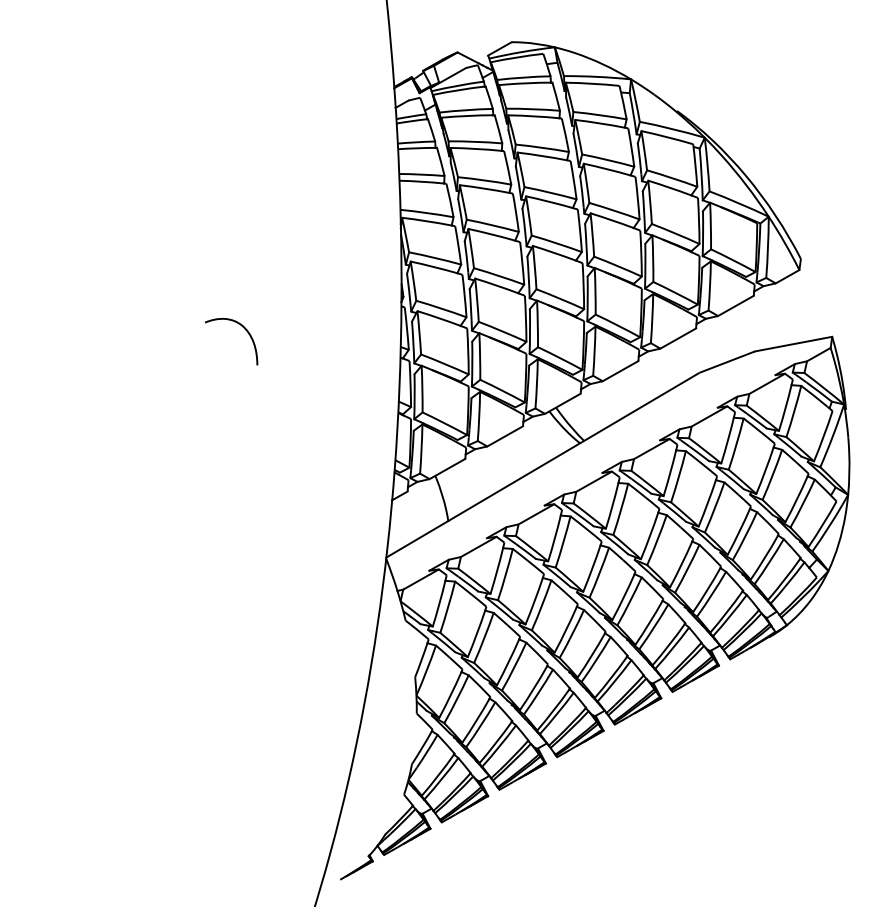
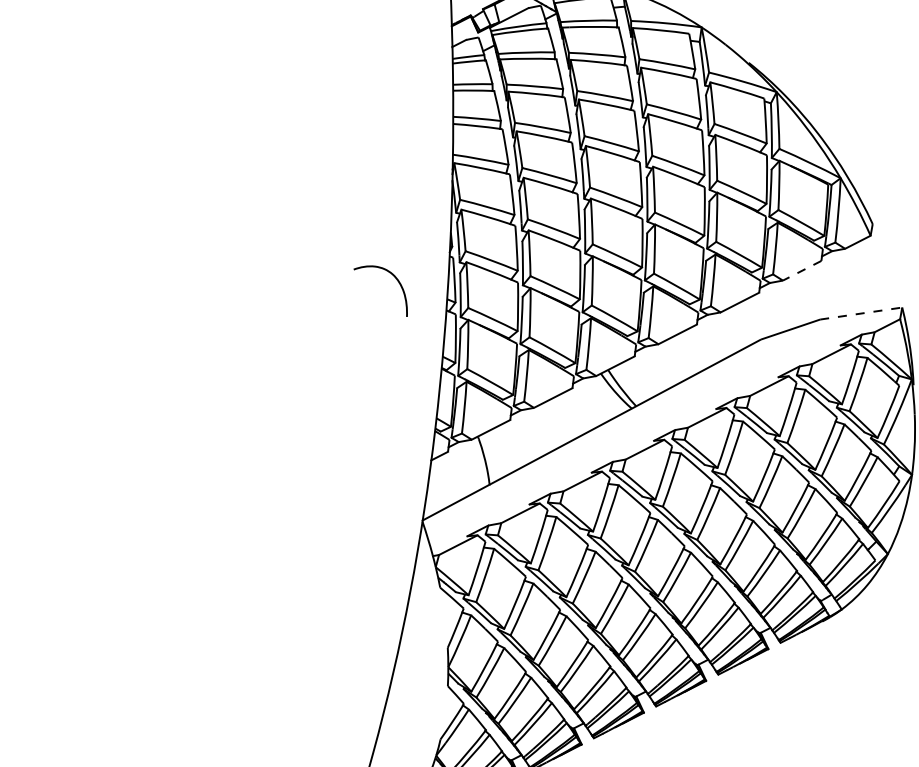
line: (735, 306) -> (801, 271), solid -> dashed
curve: (243, 328) -> (393, 277), moved
line: (794, 344) -> (862, 313), solid -> dashed

